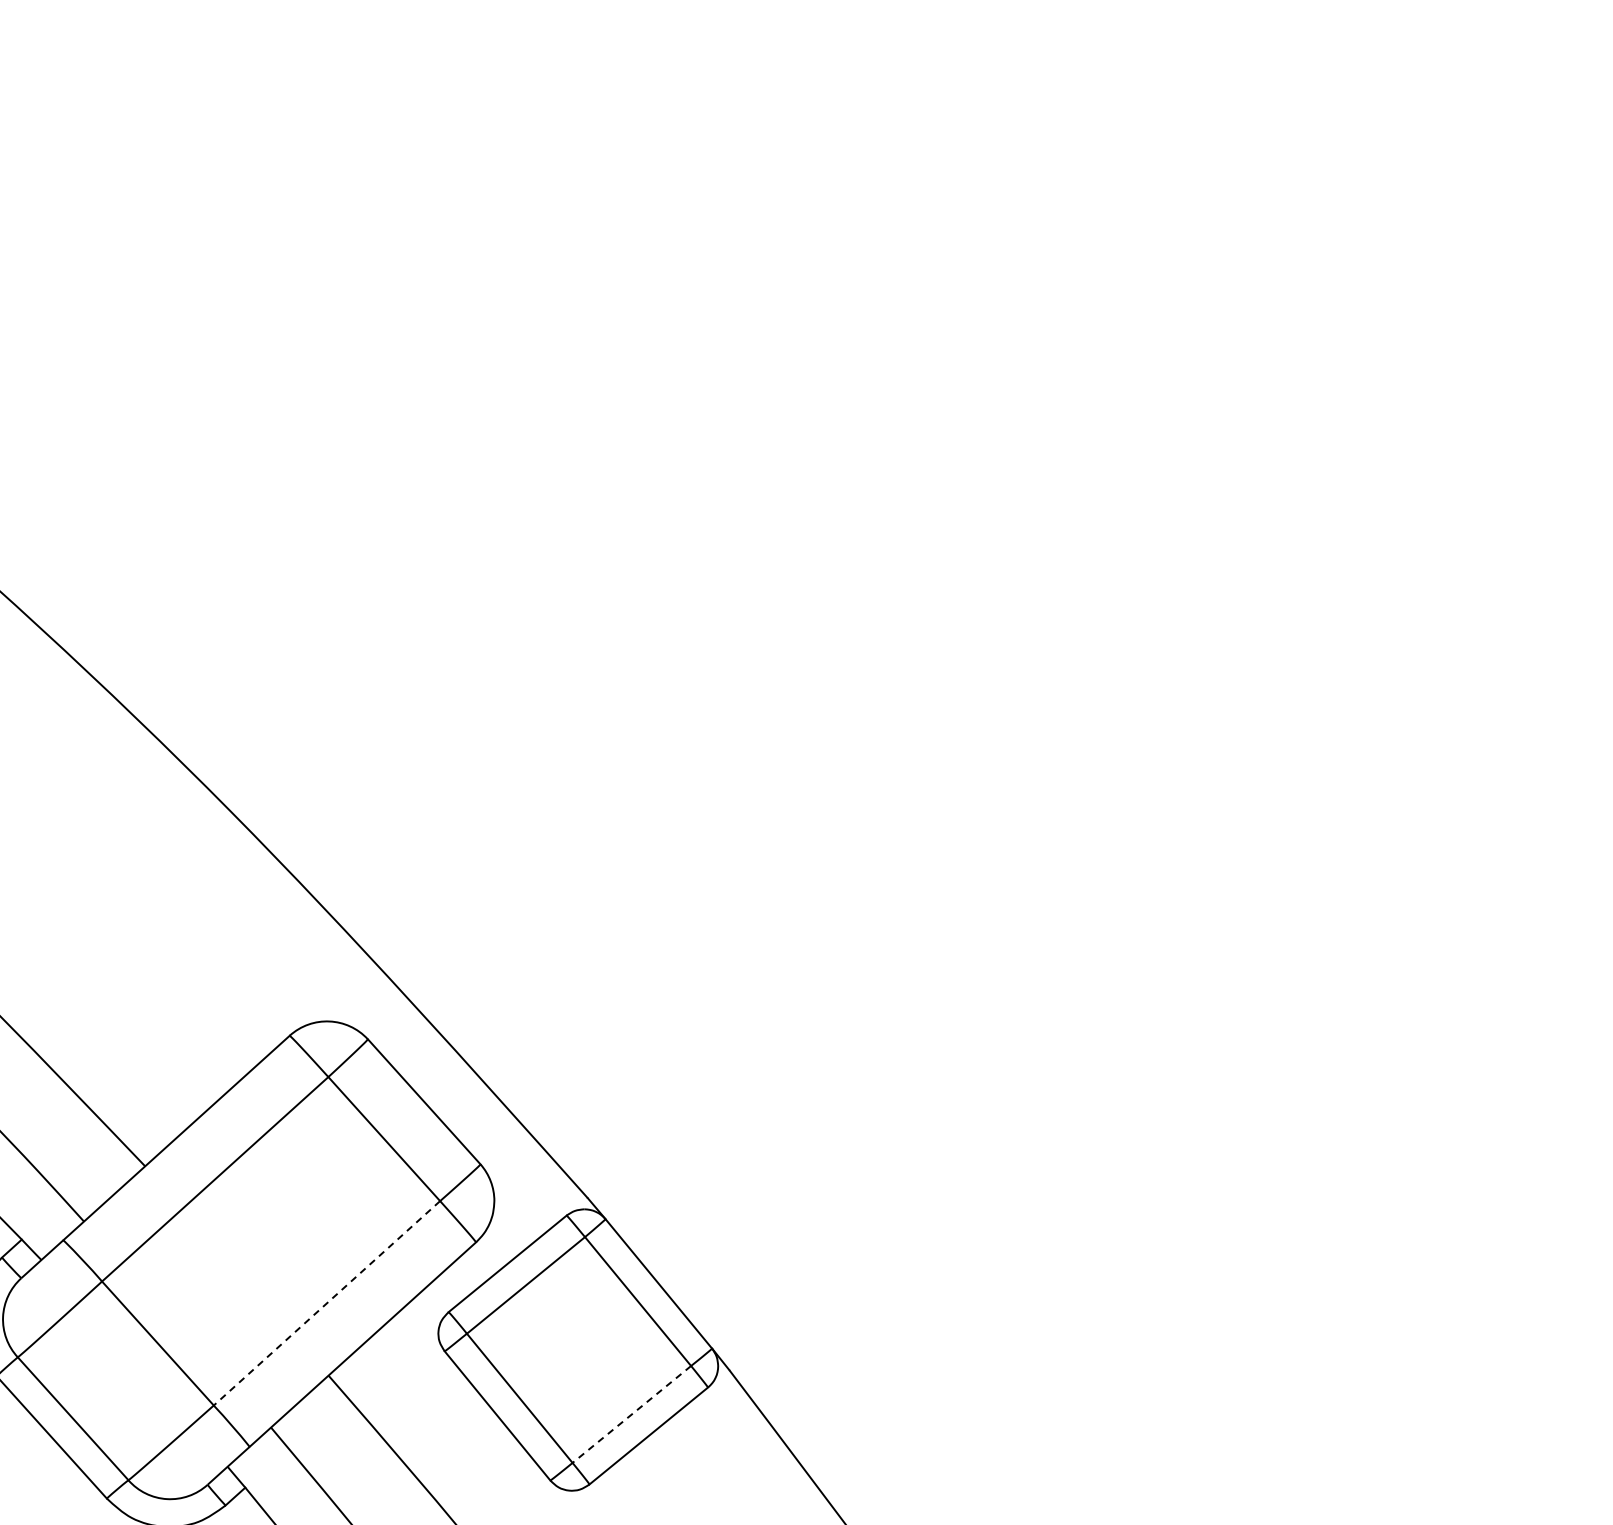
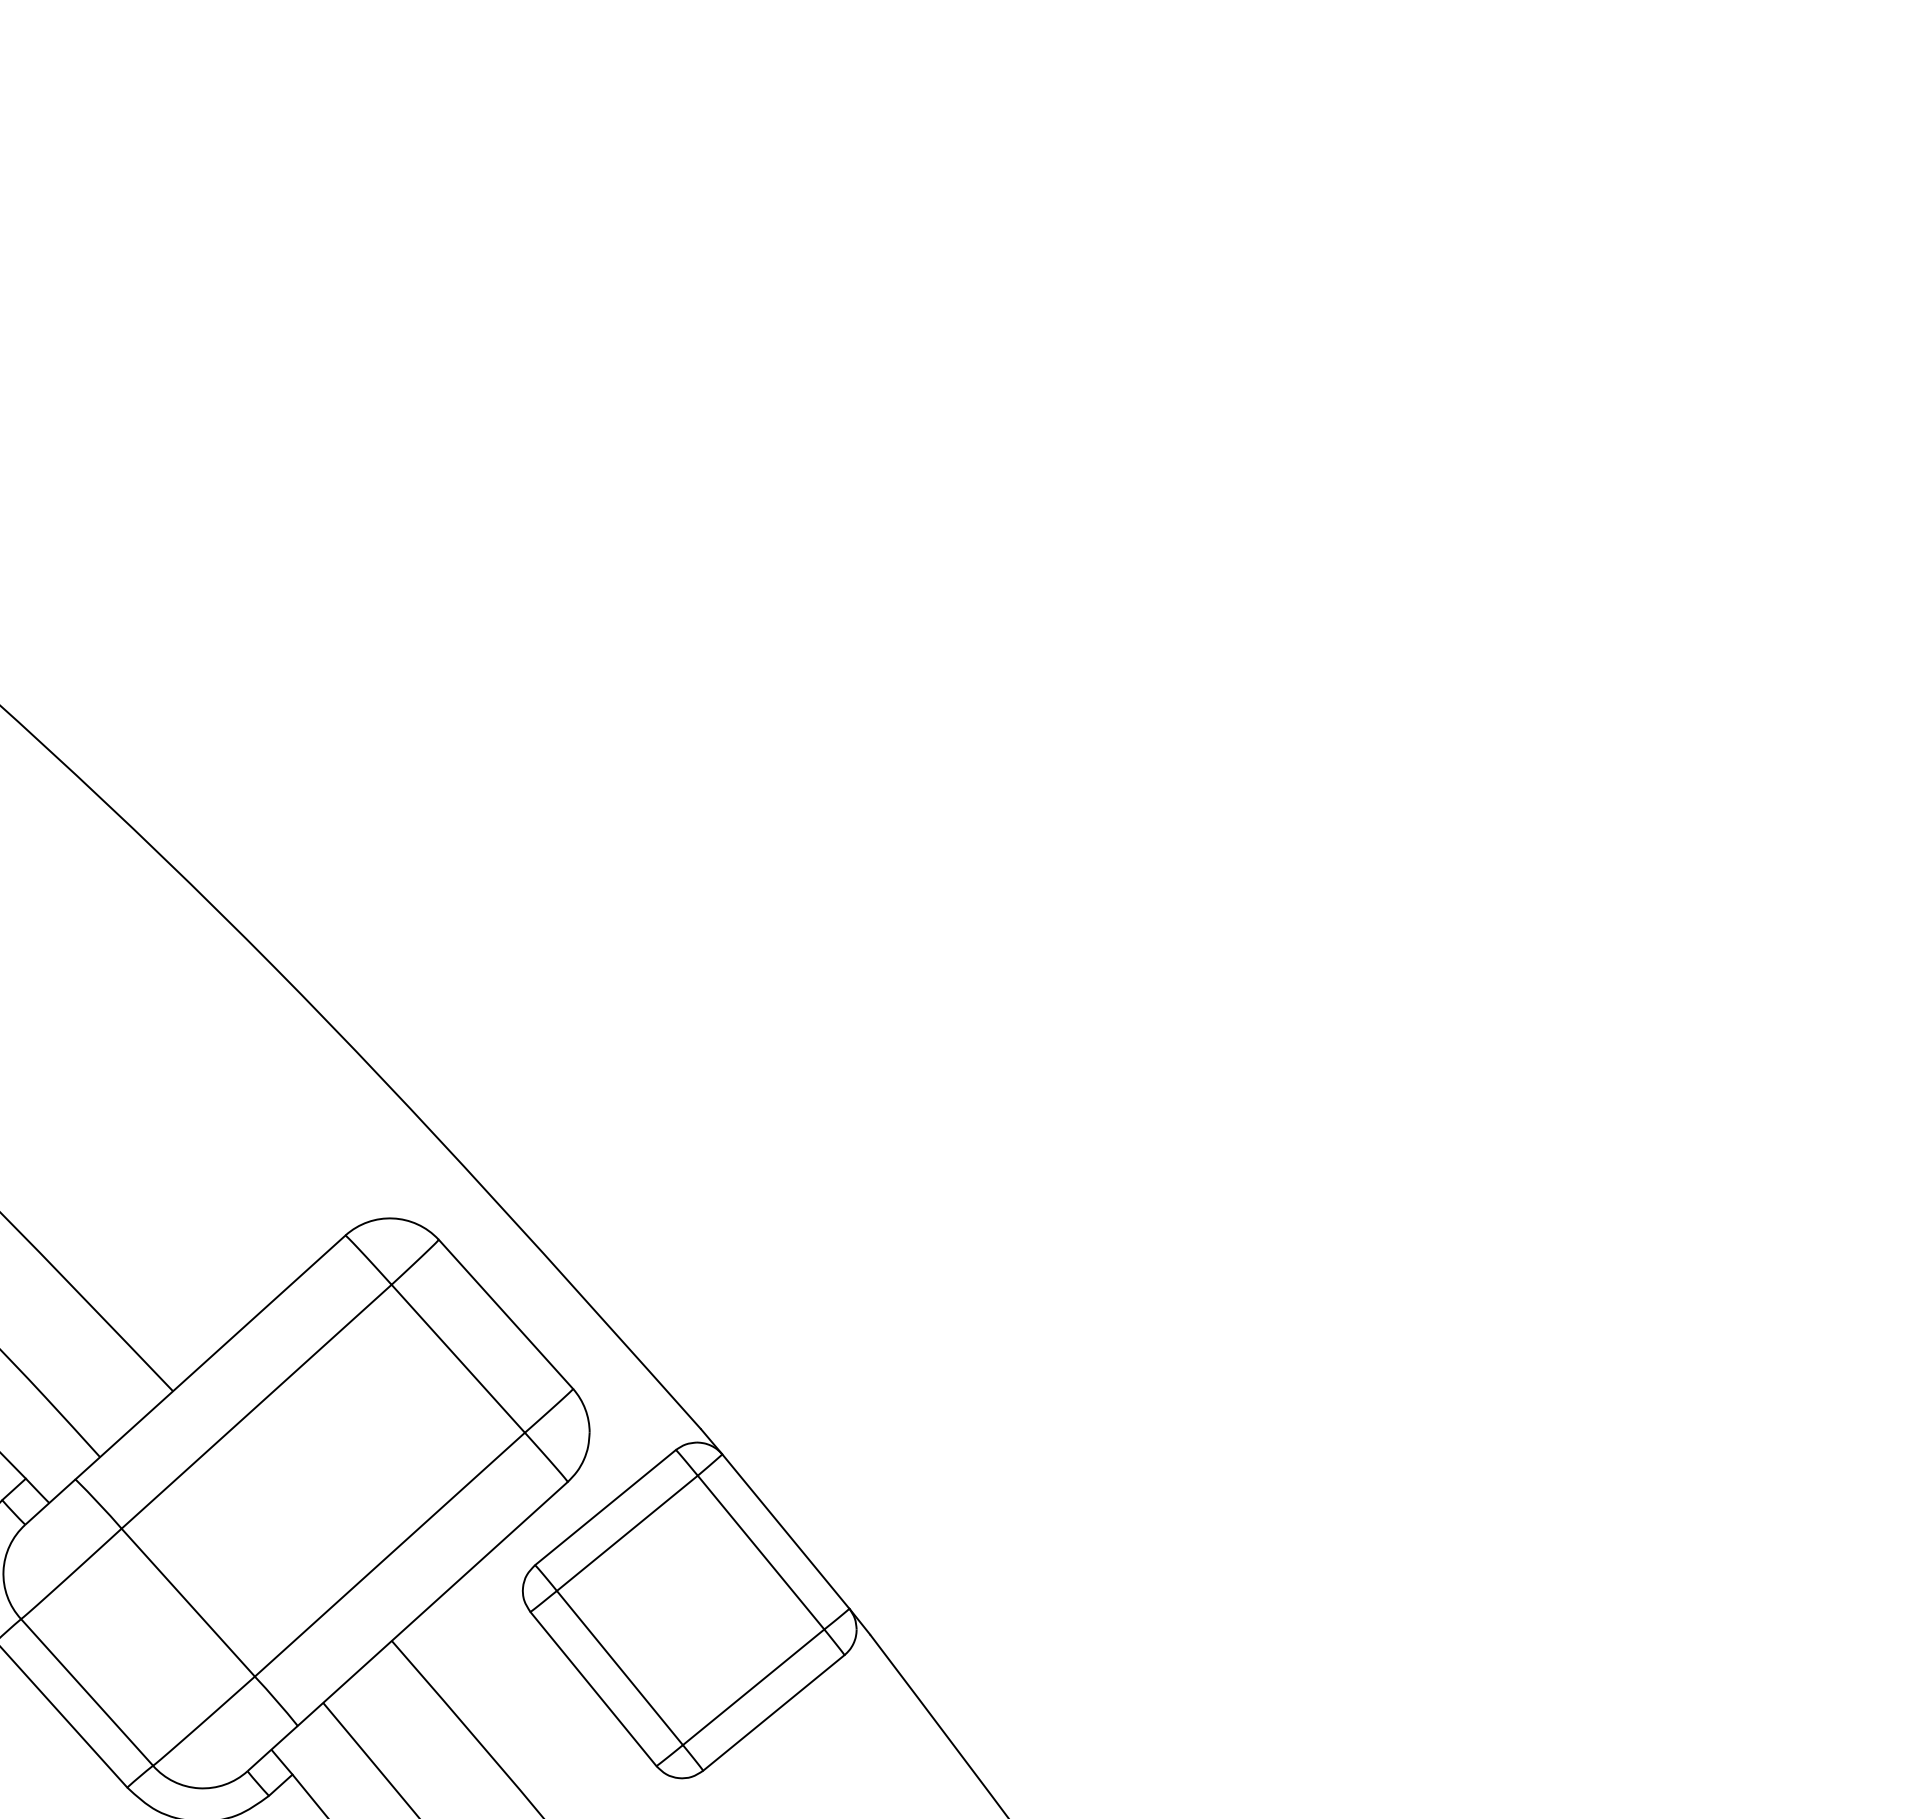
line: (326, 1303) -> (389, 1554), dashed -> solid
line: (631, 1414) -> (753, 1687), dashed -> solid

